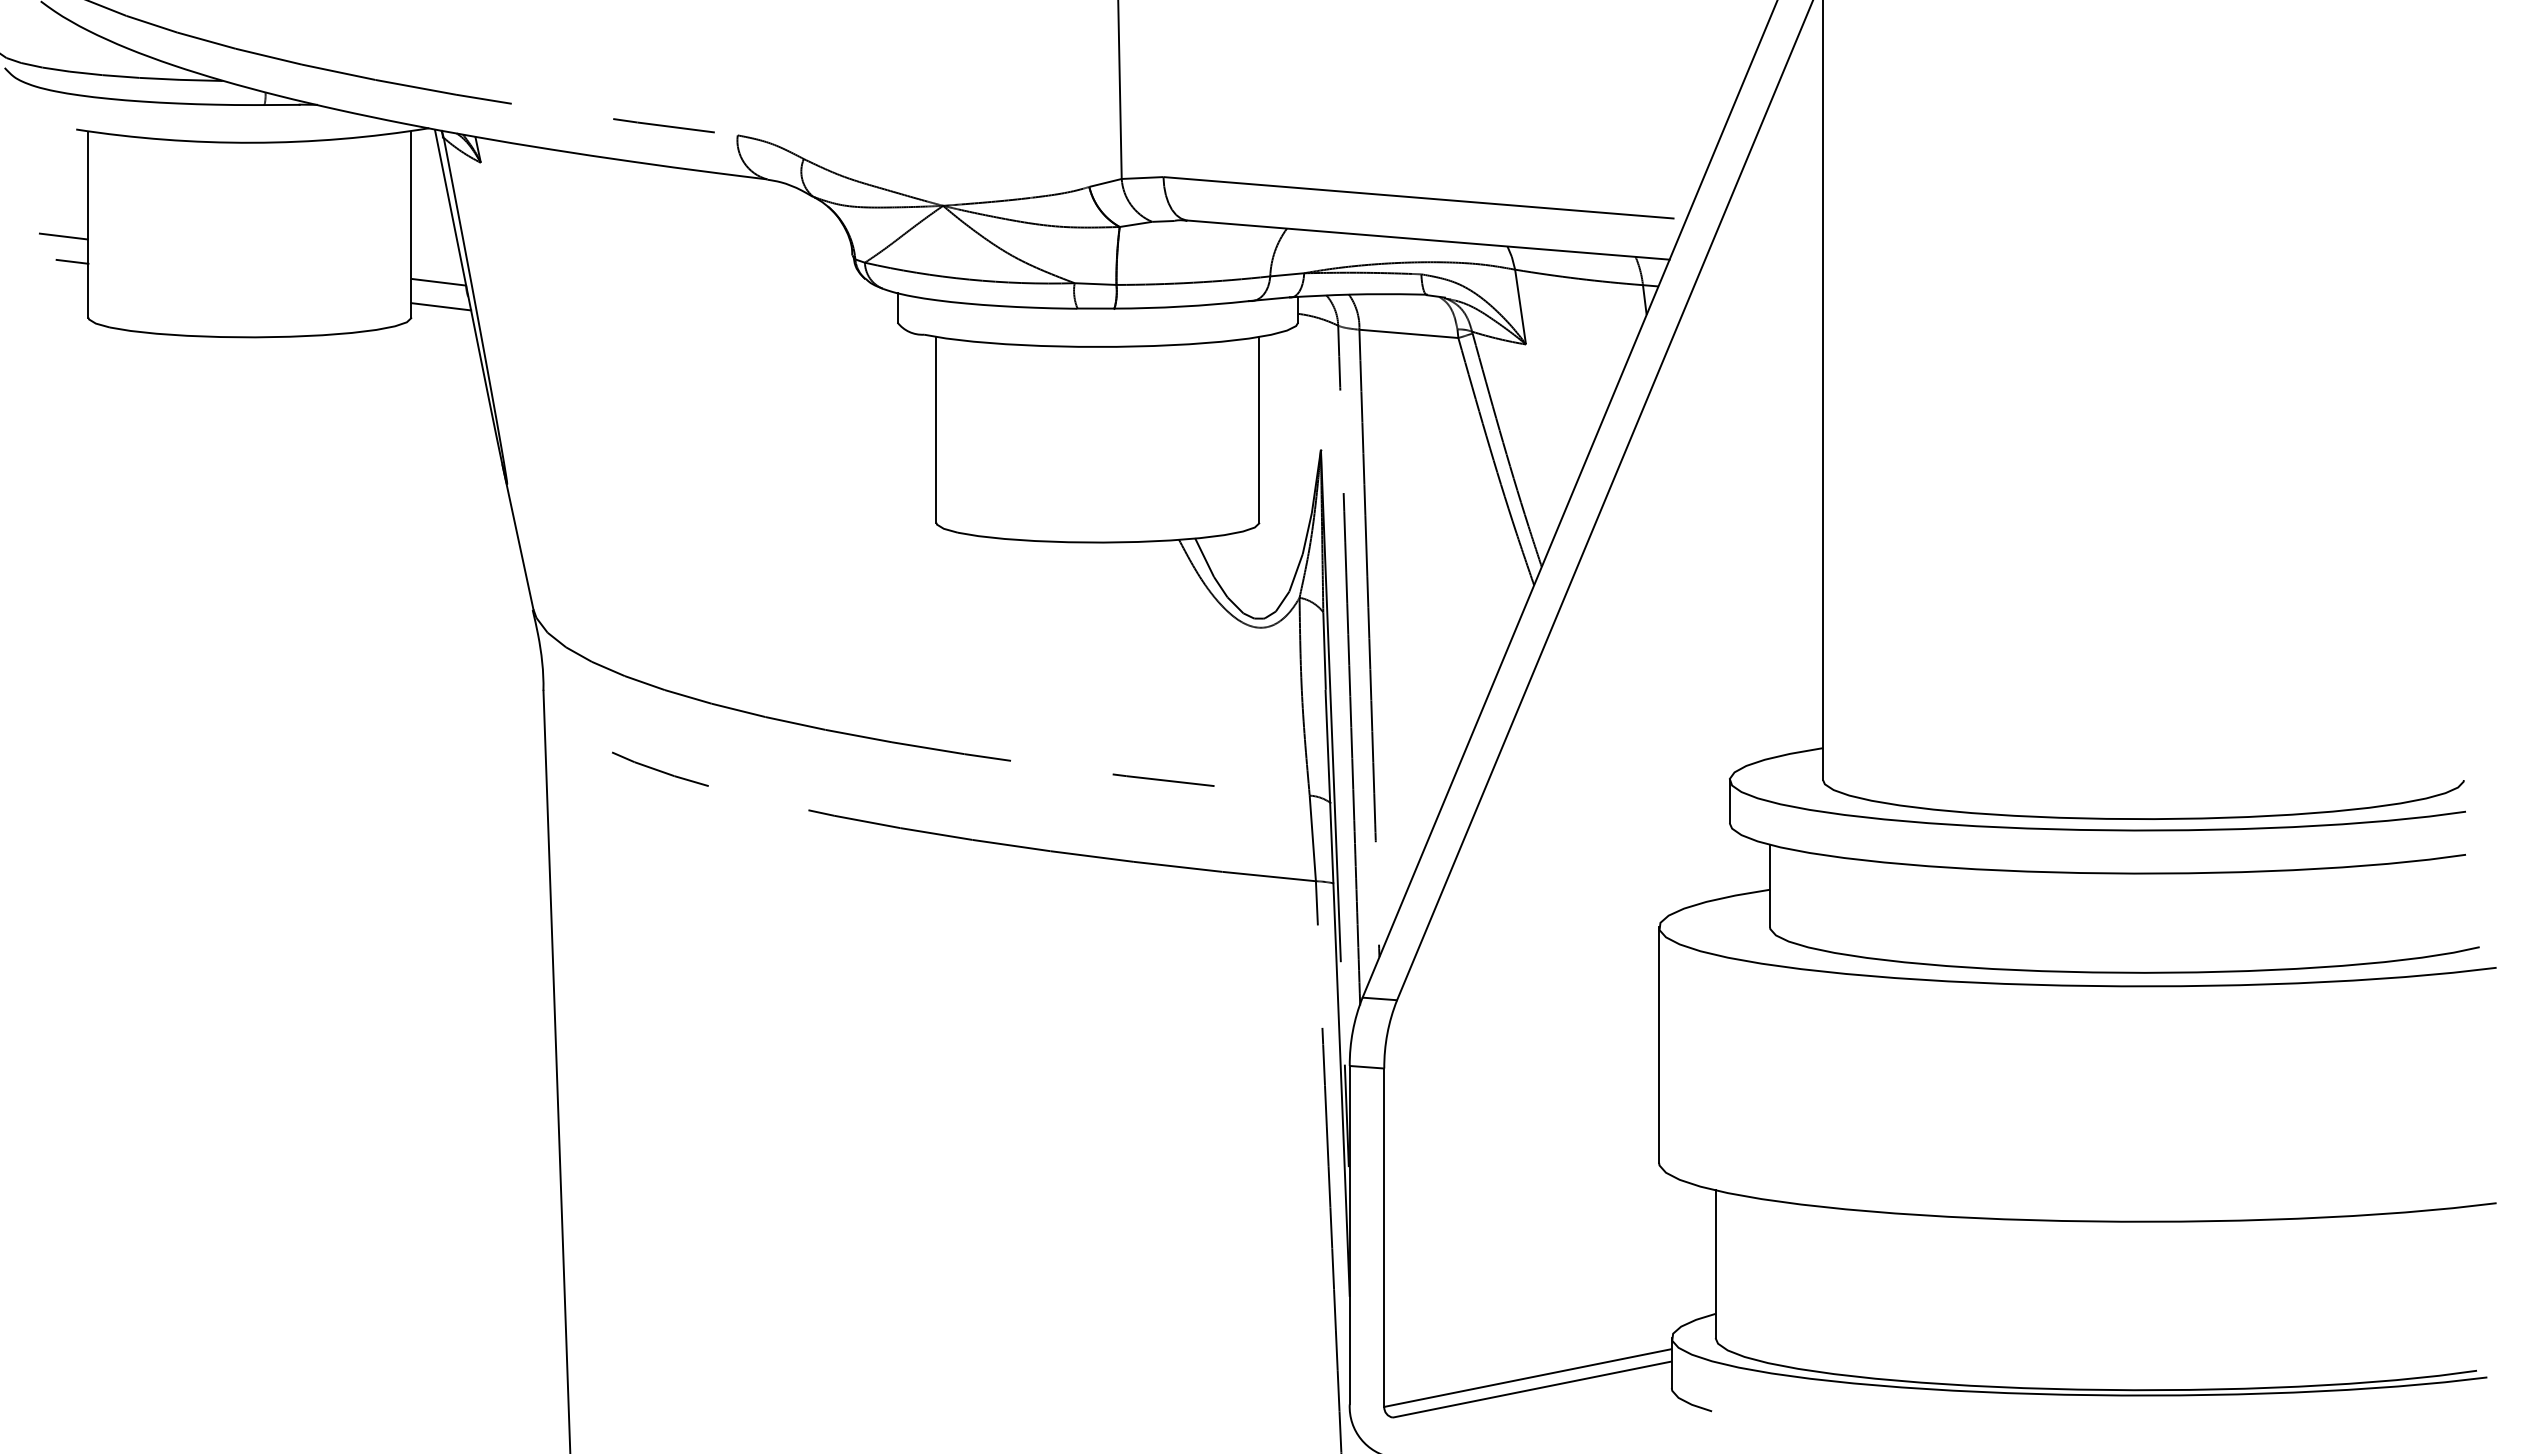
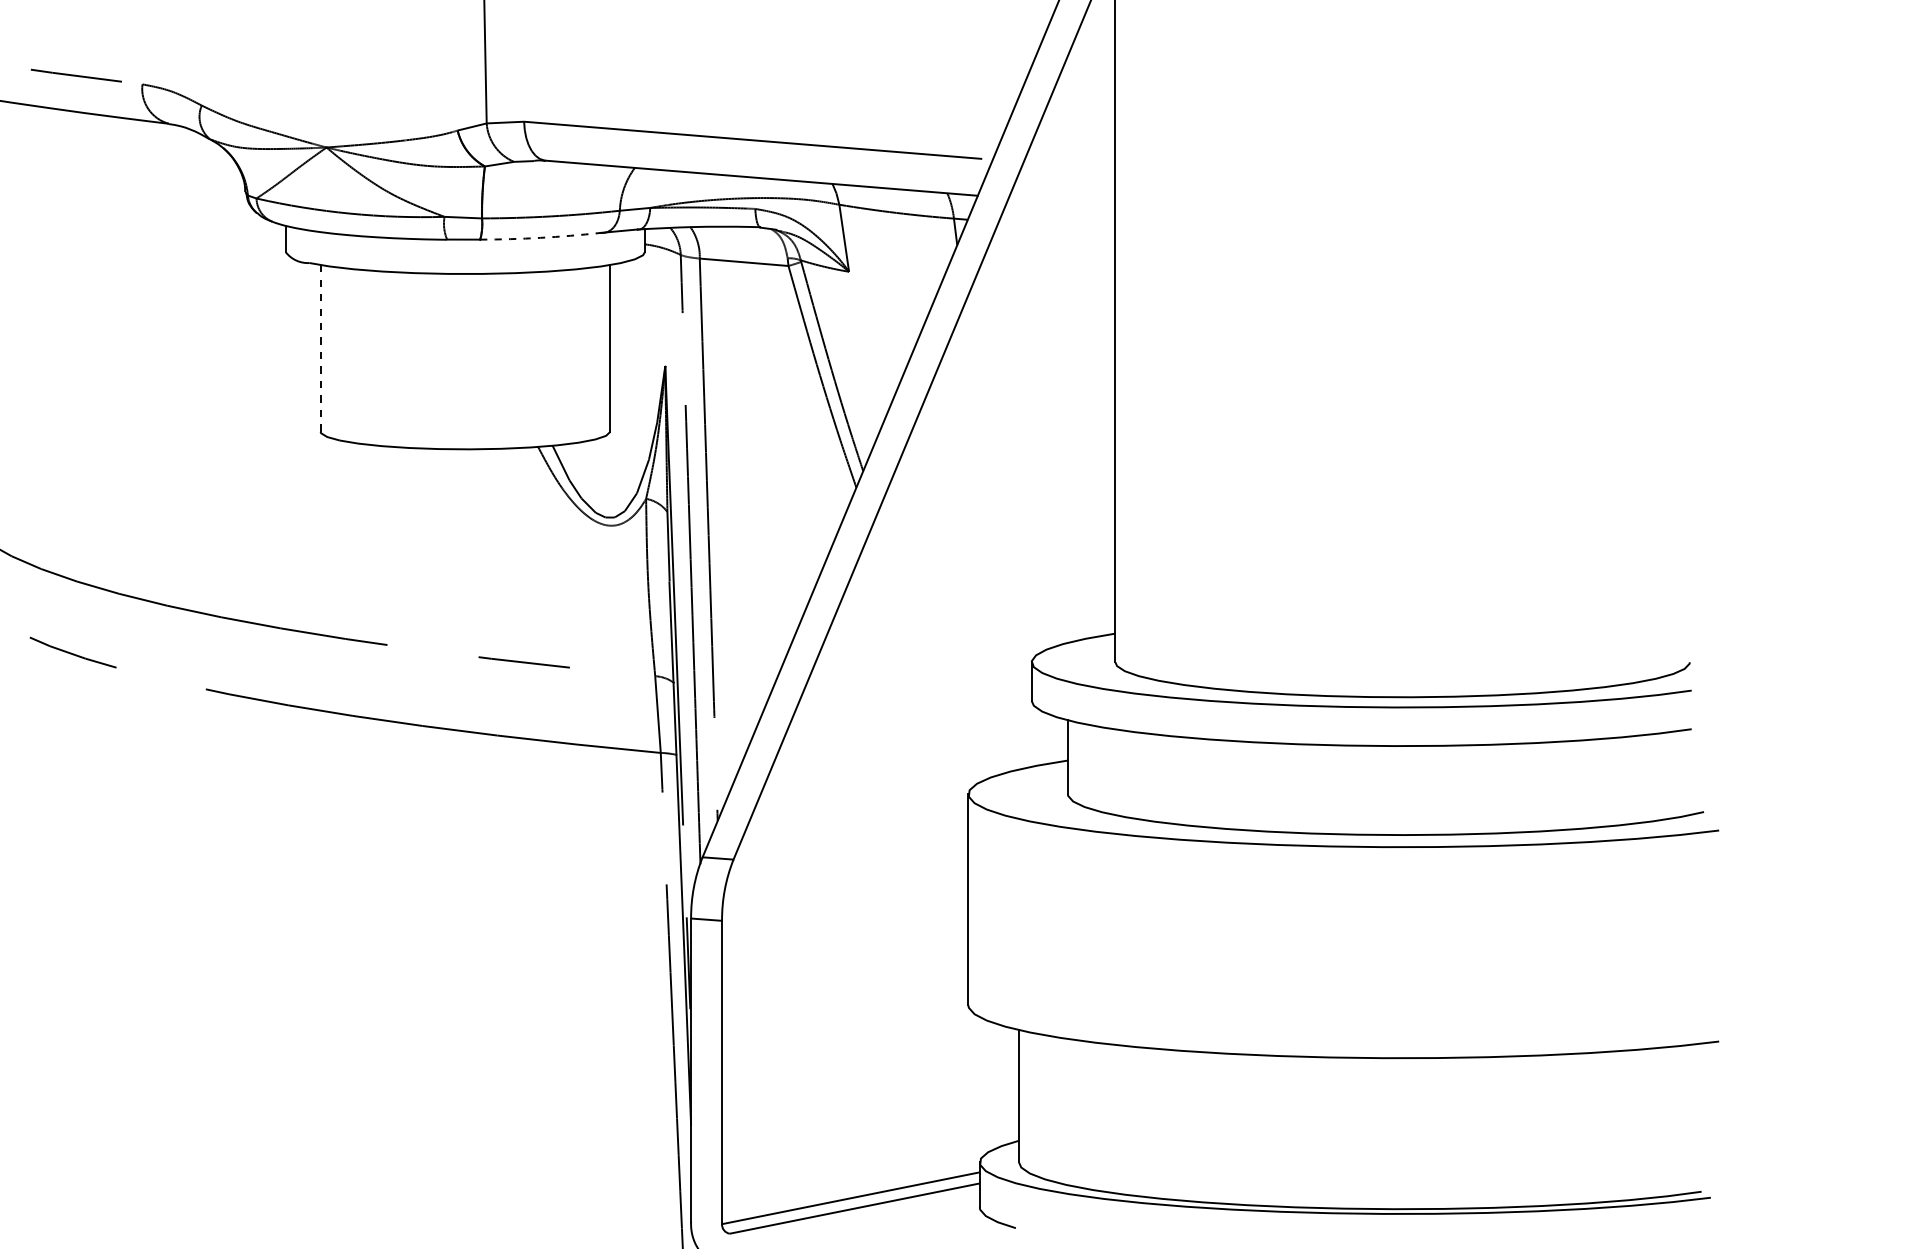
arc: (1181, 306) -> (540, 237), solid -> dashed
line: (936, 429) -> (320, 348), solid -> dashed

